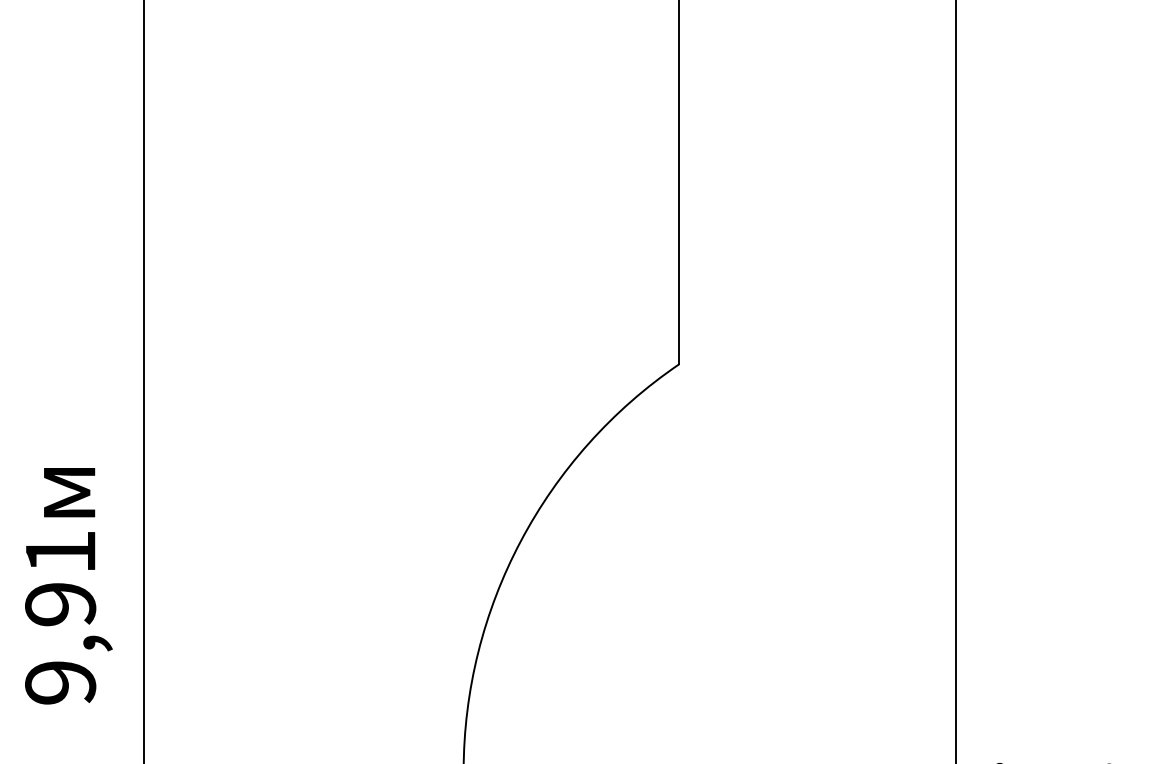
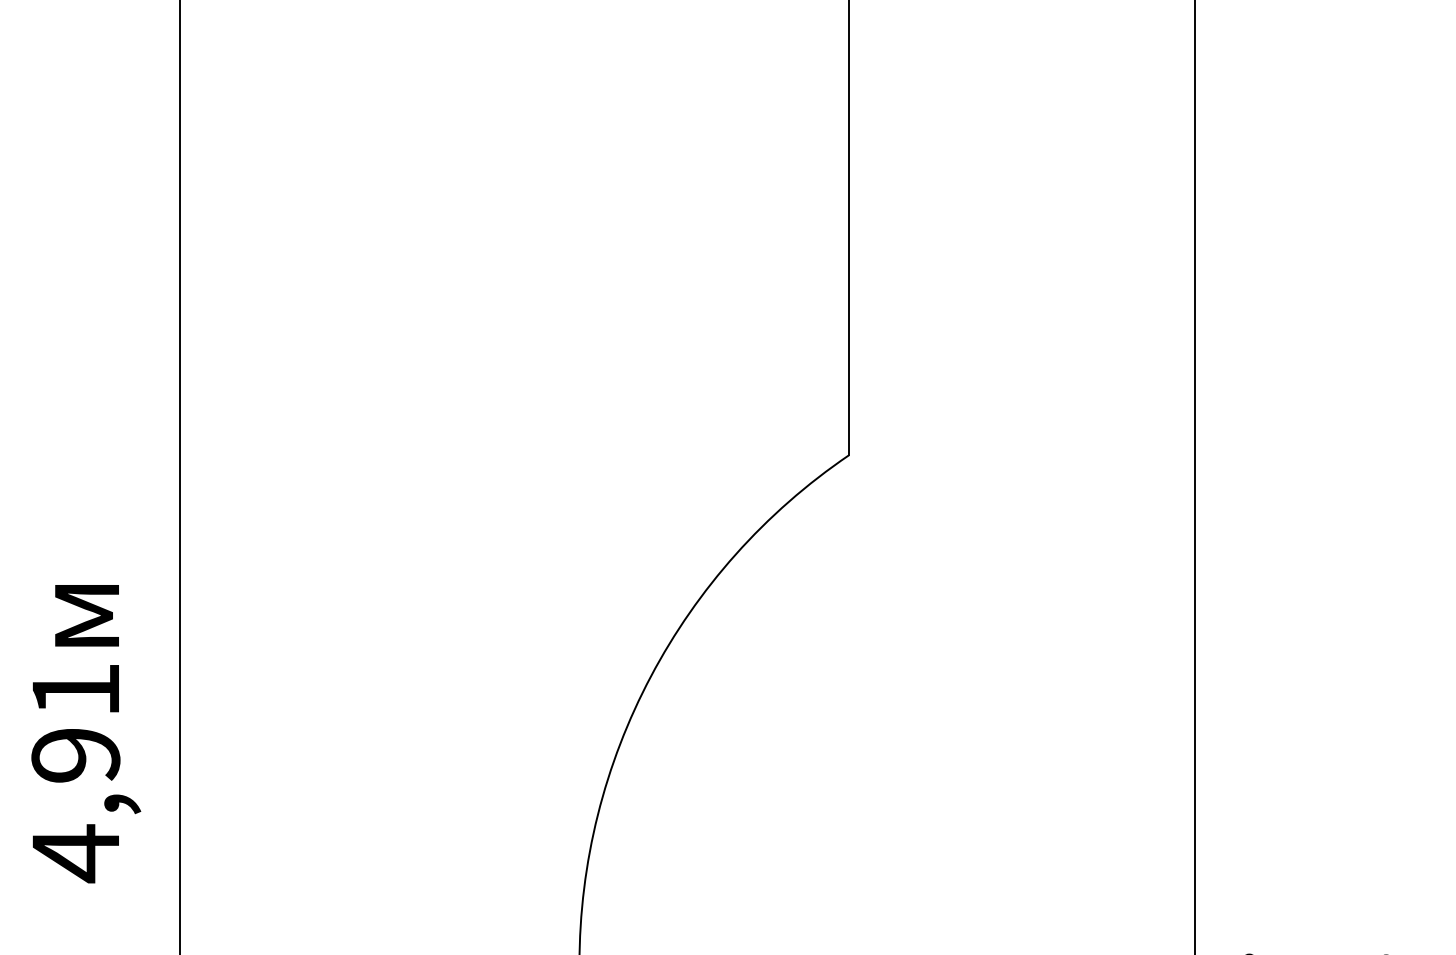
text: (60, 682) -> (75, 852), 9,91 -> 4,91

